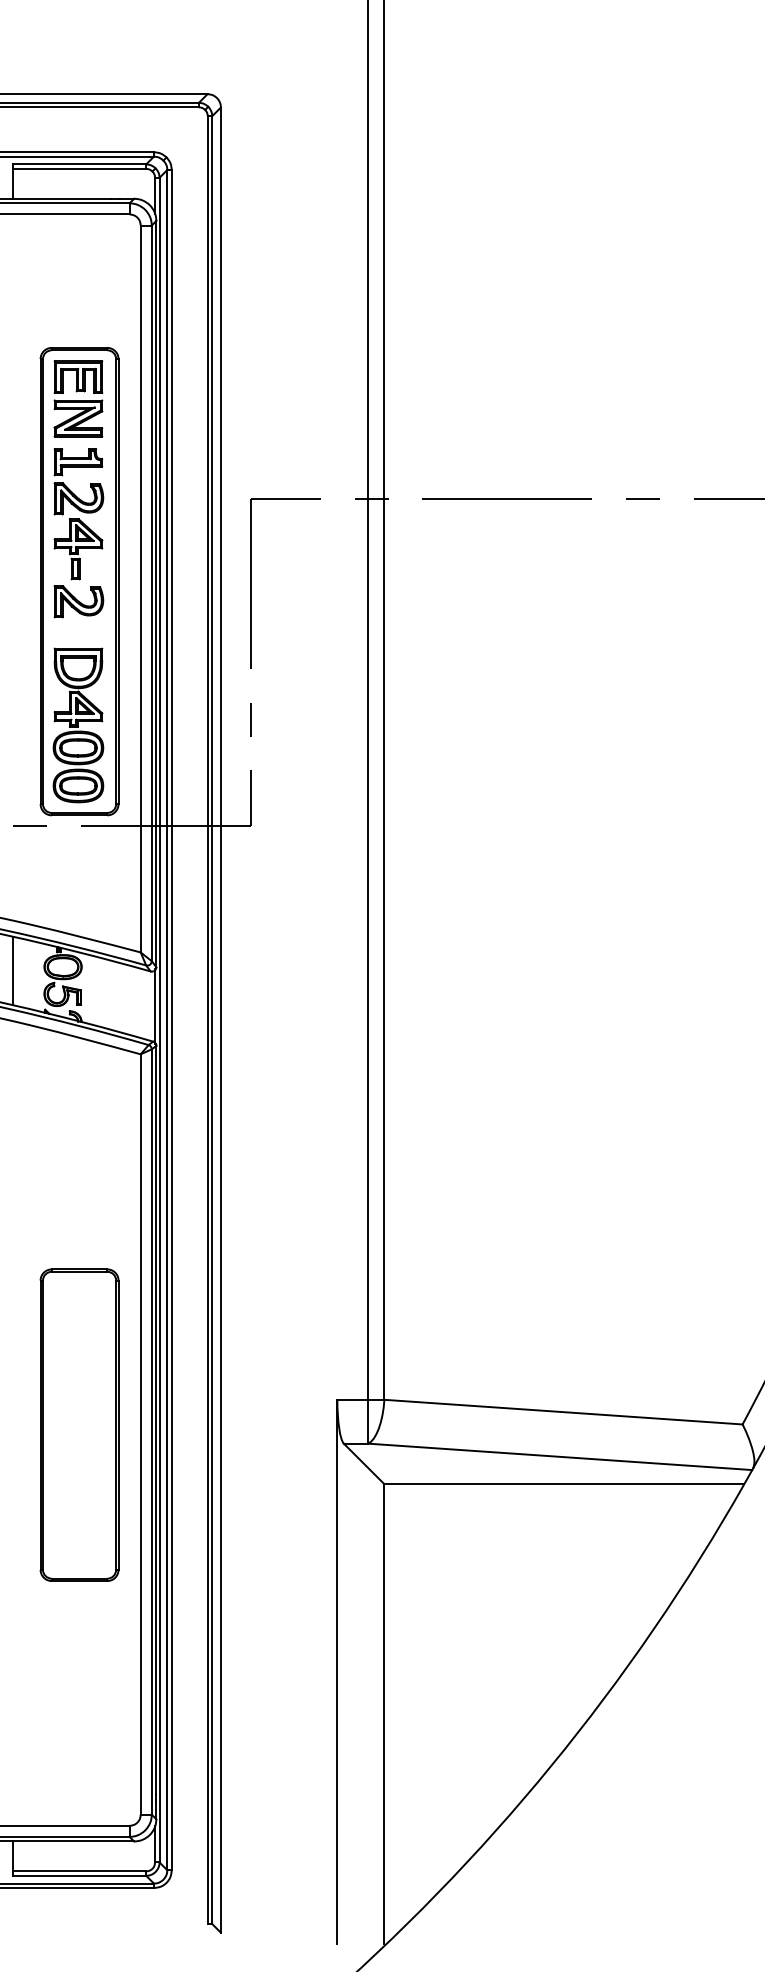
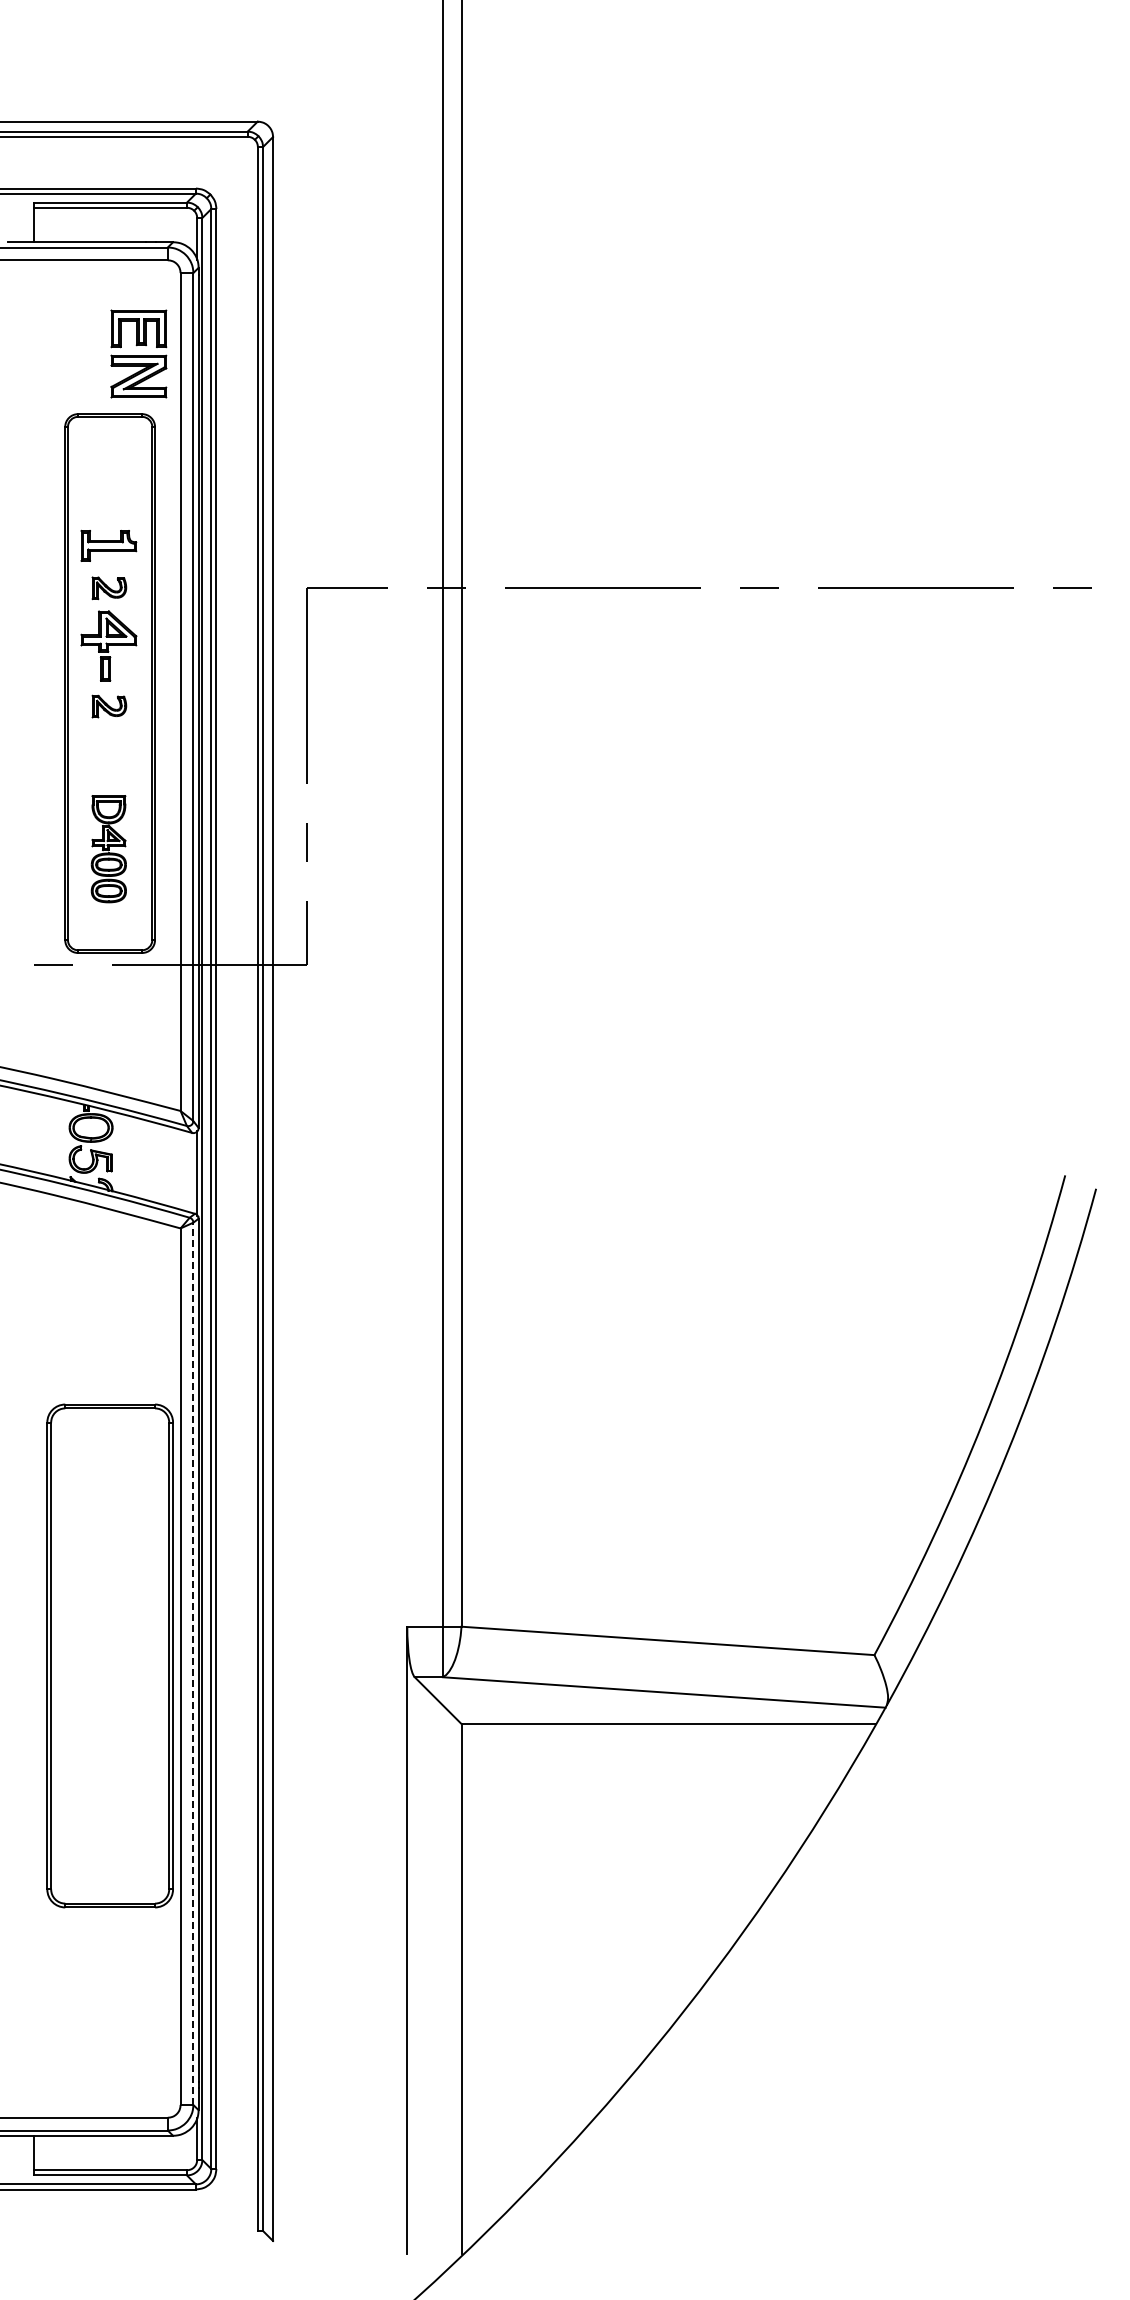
part: (78, 398) -> (138, 353), moved
part: (79, 499) -> (109, 588), size x0.6
part: (79, 601) -> (109, 706), size x0.6
part: (78, 724) -> (108, 848), size x0.6
line: (13, 970) -> (33, 1131), removed
part: (79, 1424) -> (109, 1655), size x1.4
line: (151, 1431) -> (193, 1663), solid -> dashed

